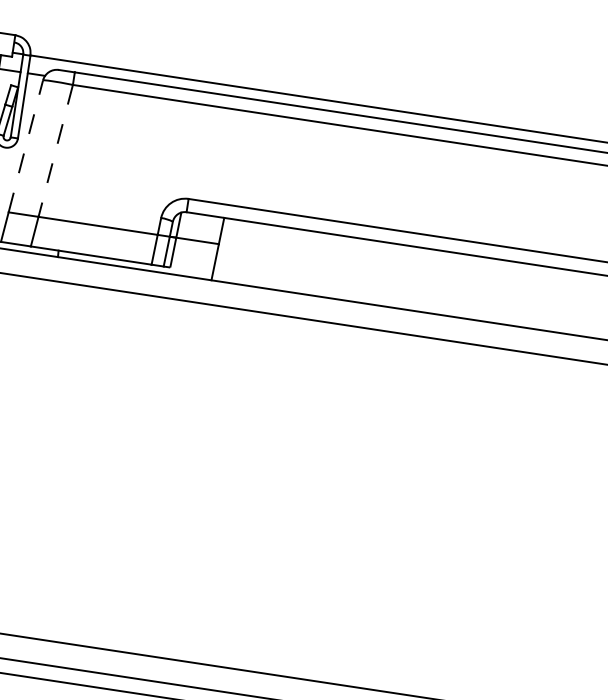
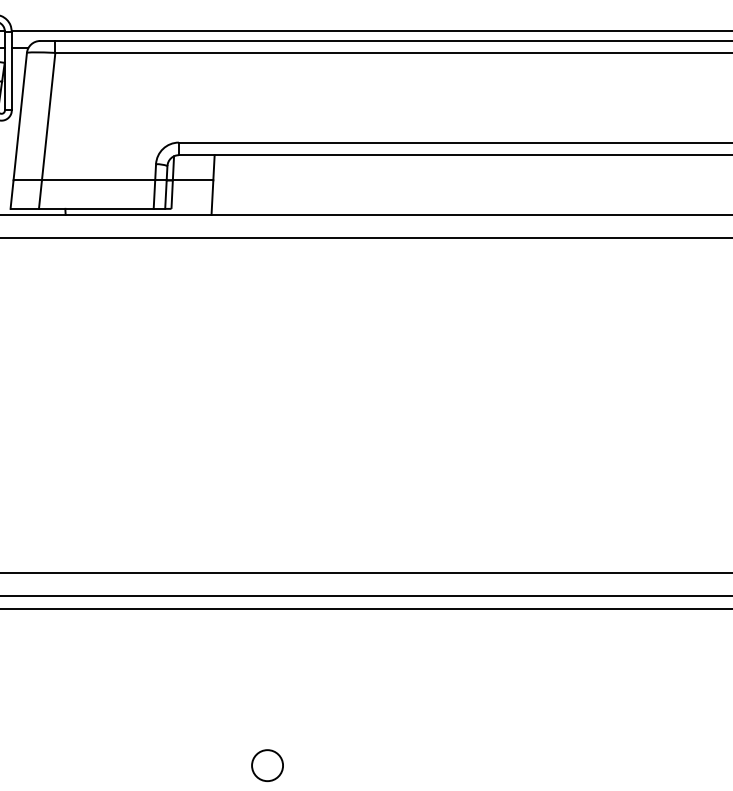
line: (26, 146) -> (20, 116), dashed -> solid
line: (55, 151) -> (48, 117), dashed -> solid

